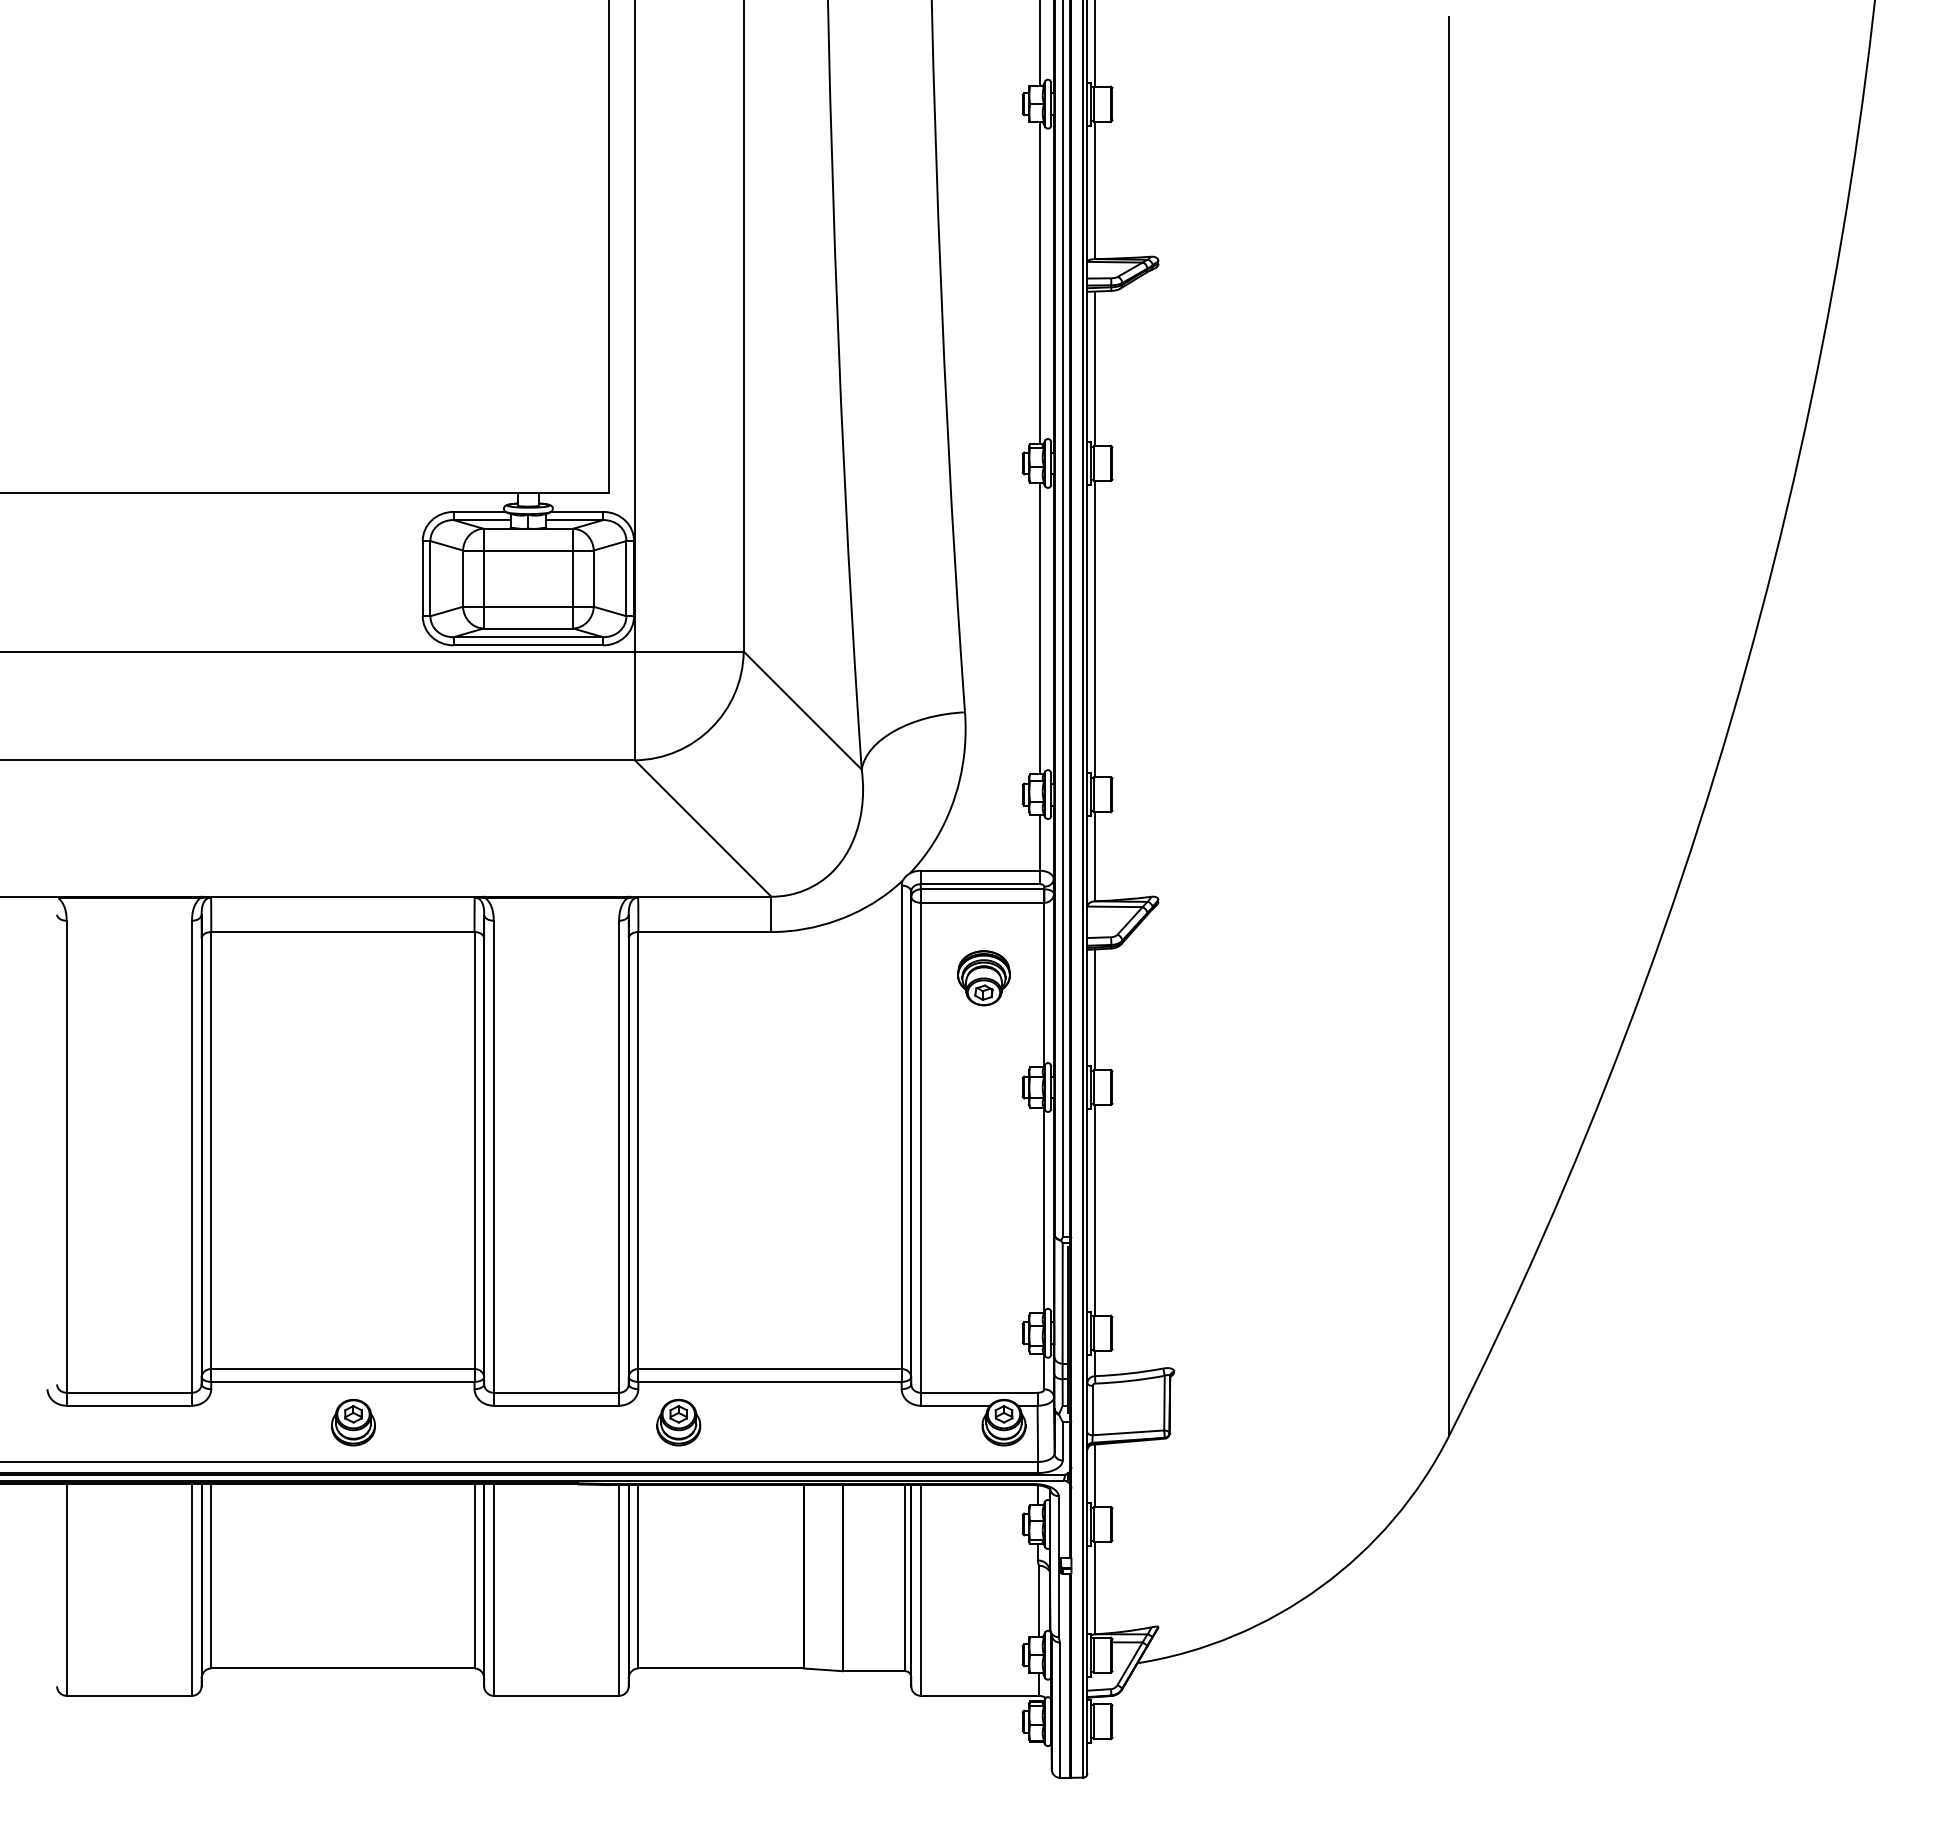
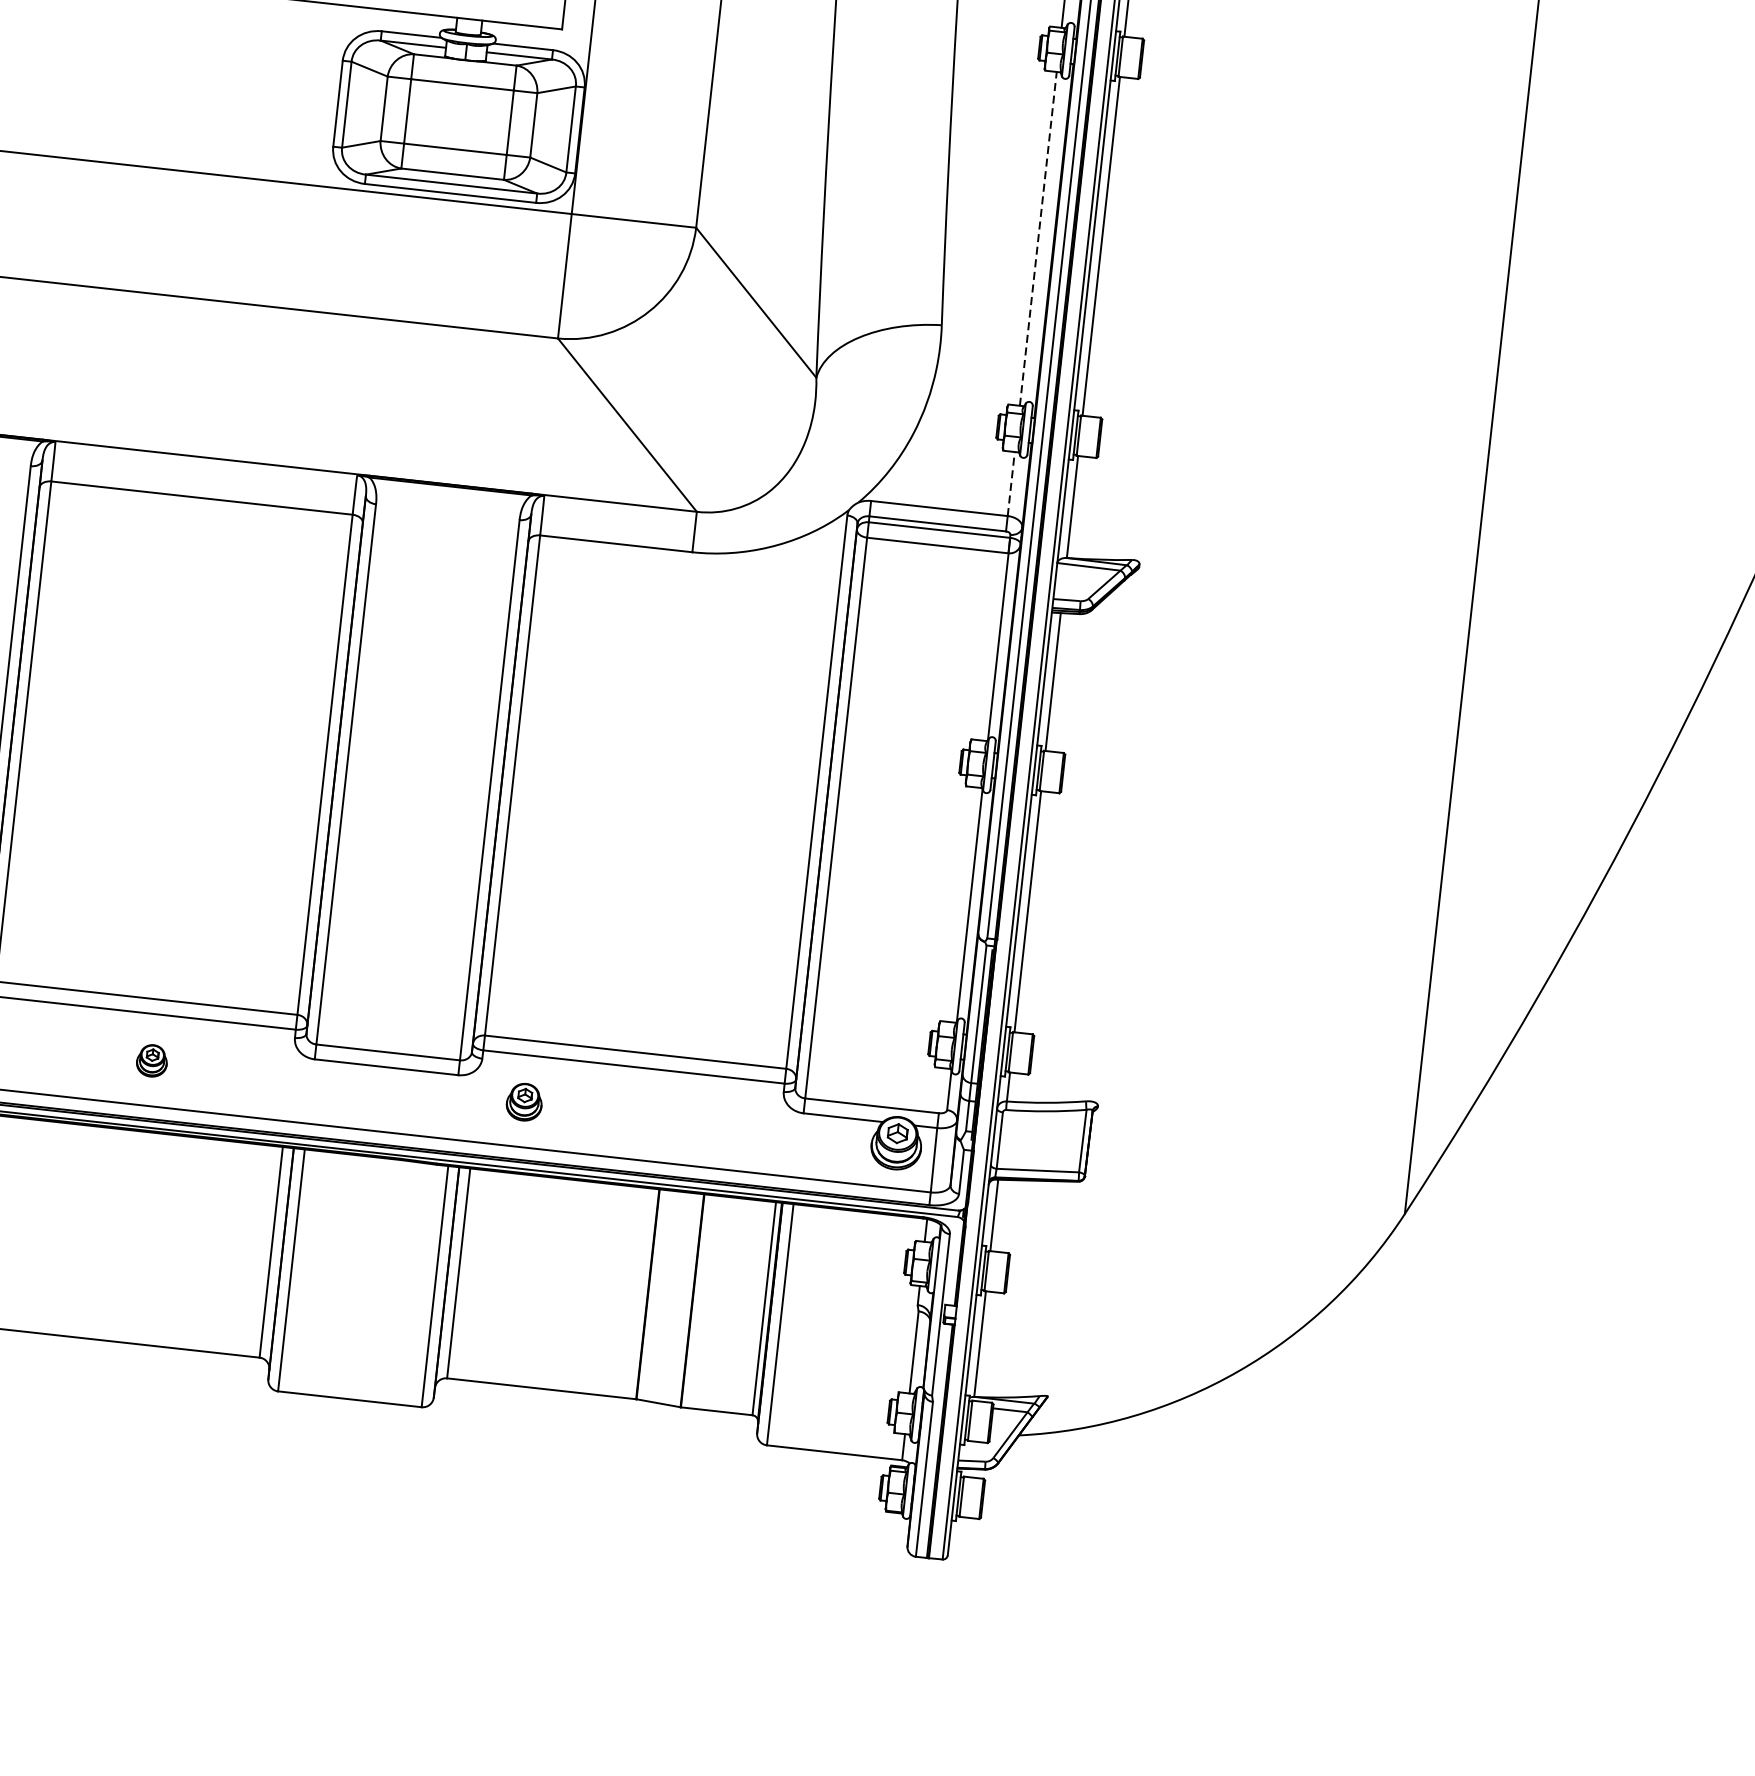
line: (1040, 628) -> (1038, 238), solid -> dashed
line: (1040, 842) -> (1011, 483), solid -> dashed
part: (983, 978) -> (929, 632), removed
part: (353, 1422) -> (152, 1060), size x0.6
part: (678, 1422) -> (524, 1101), size x0.7

